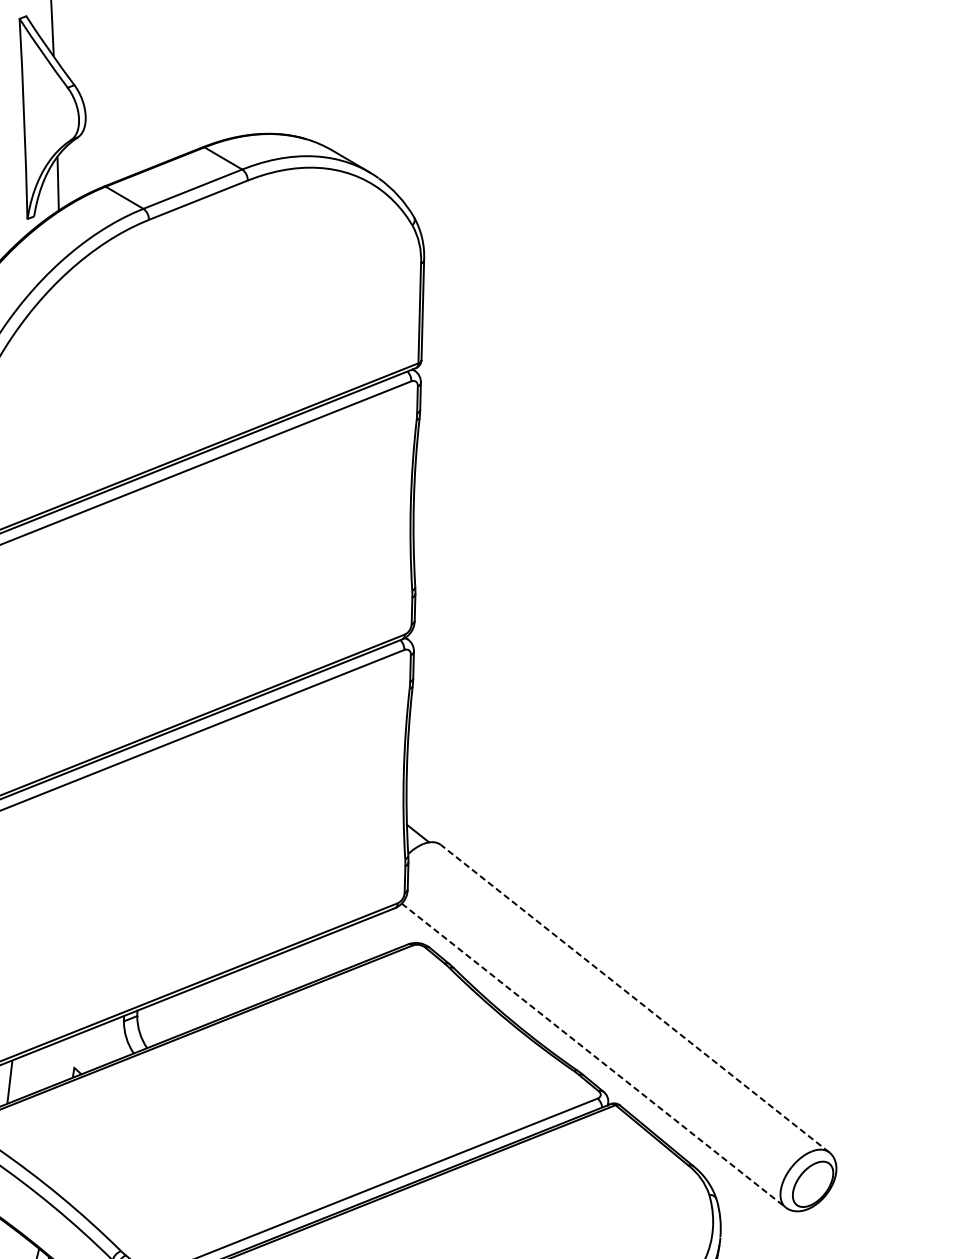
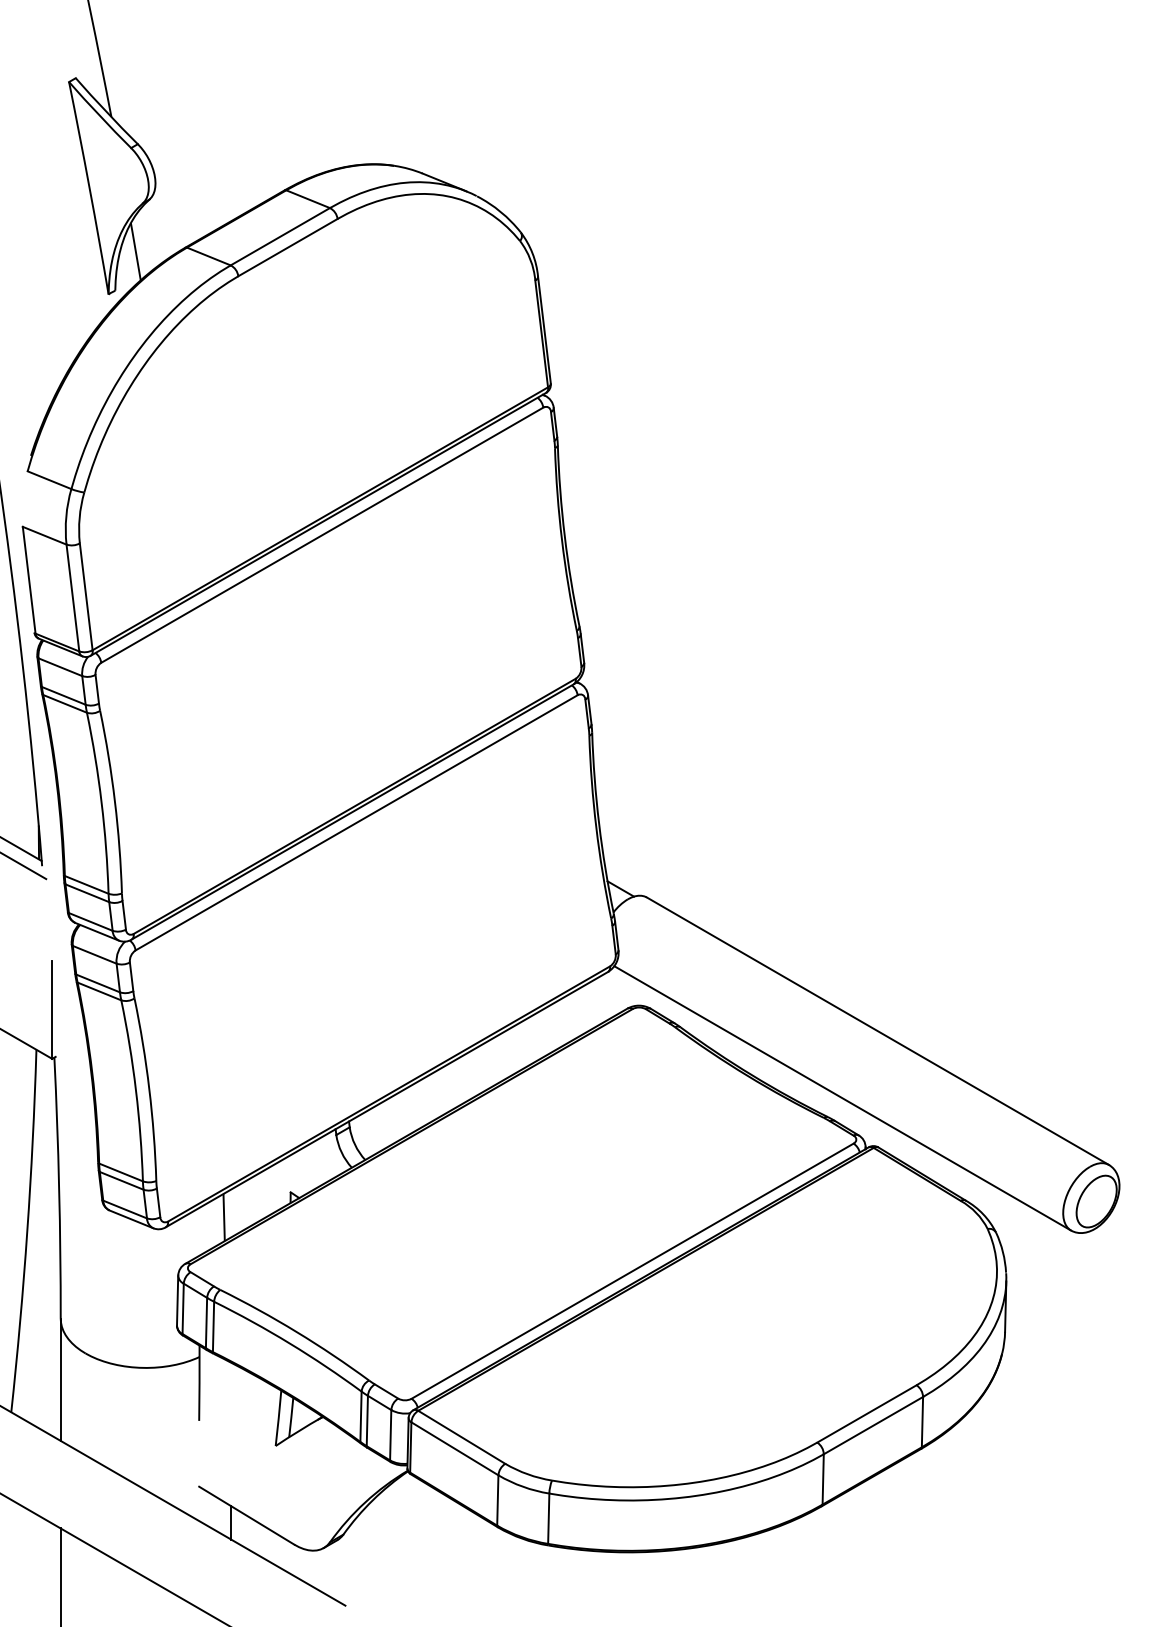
line: (634, 998) -> (877, 1031), dashed -> solid
line: (593, 1055) -> (842, 1098), dashed -> solid

